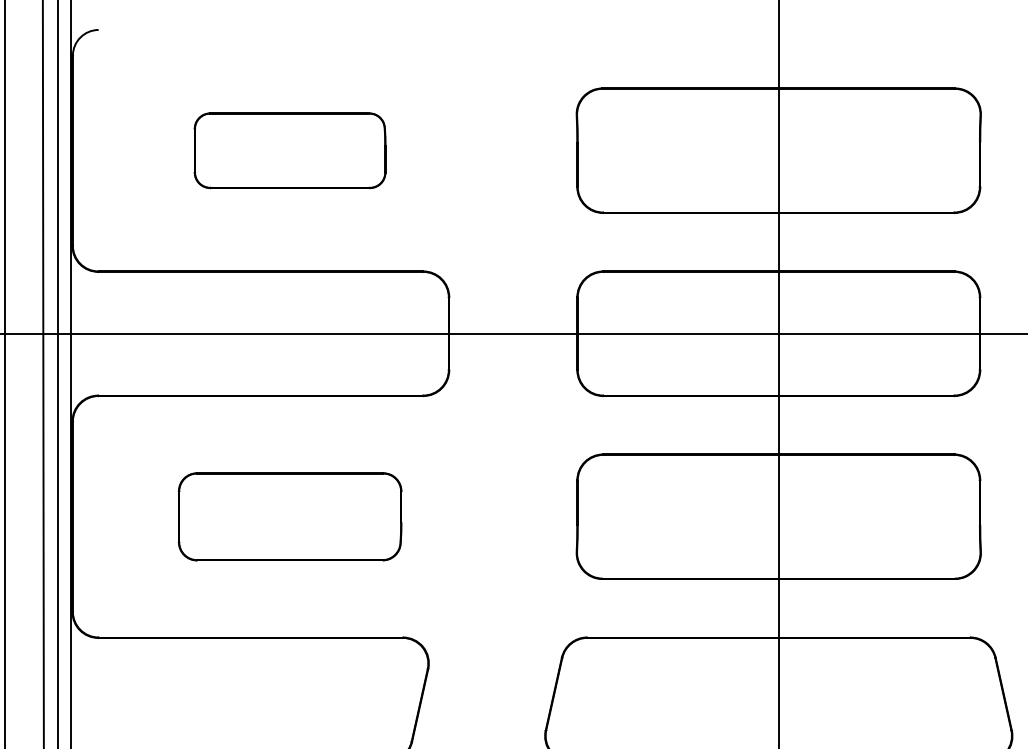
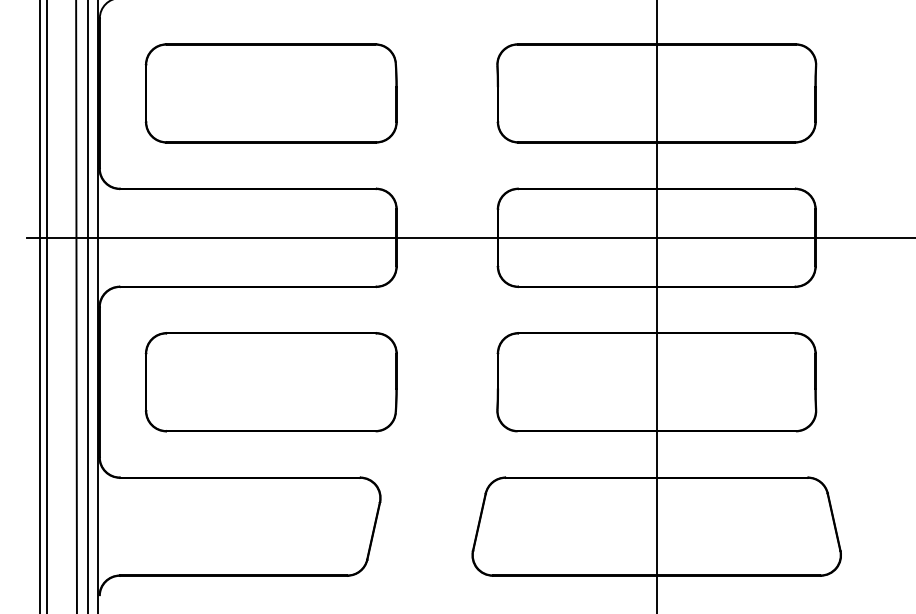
part: (289, 150) -> (270, 93), size x1.67
part: (289, 517) -> (270, 382), size x1.43

